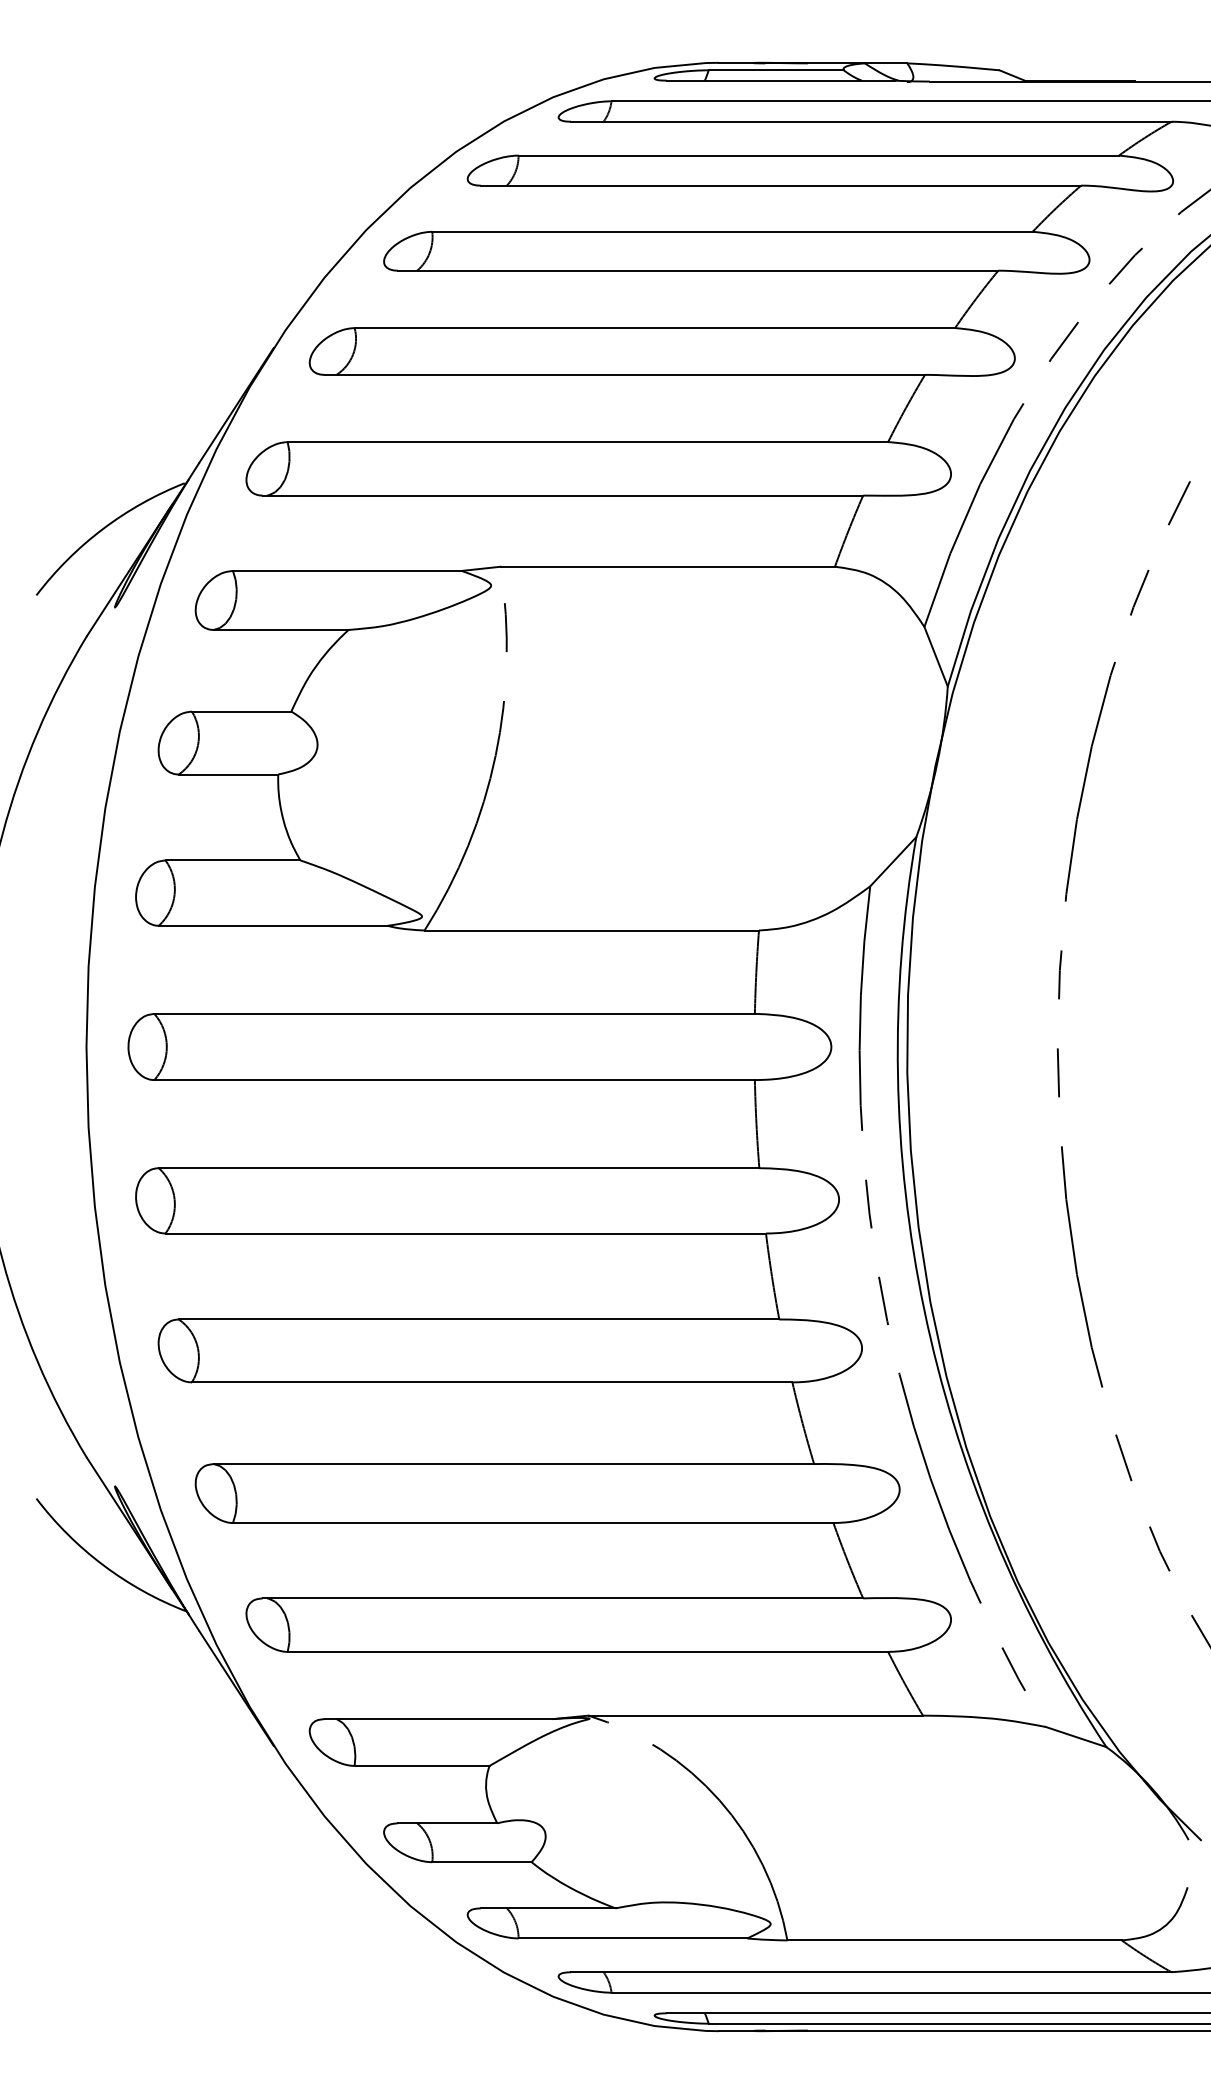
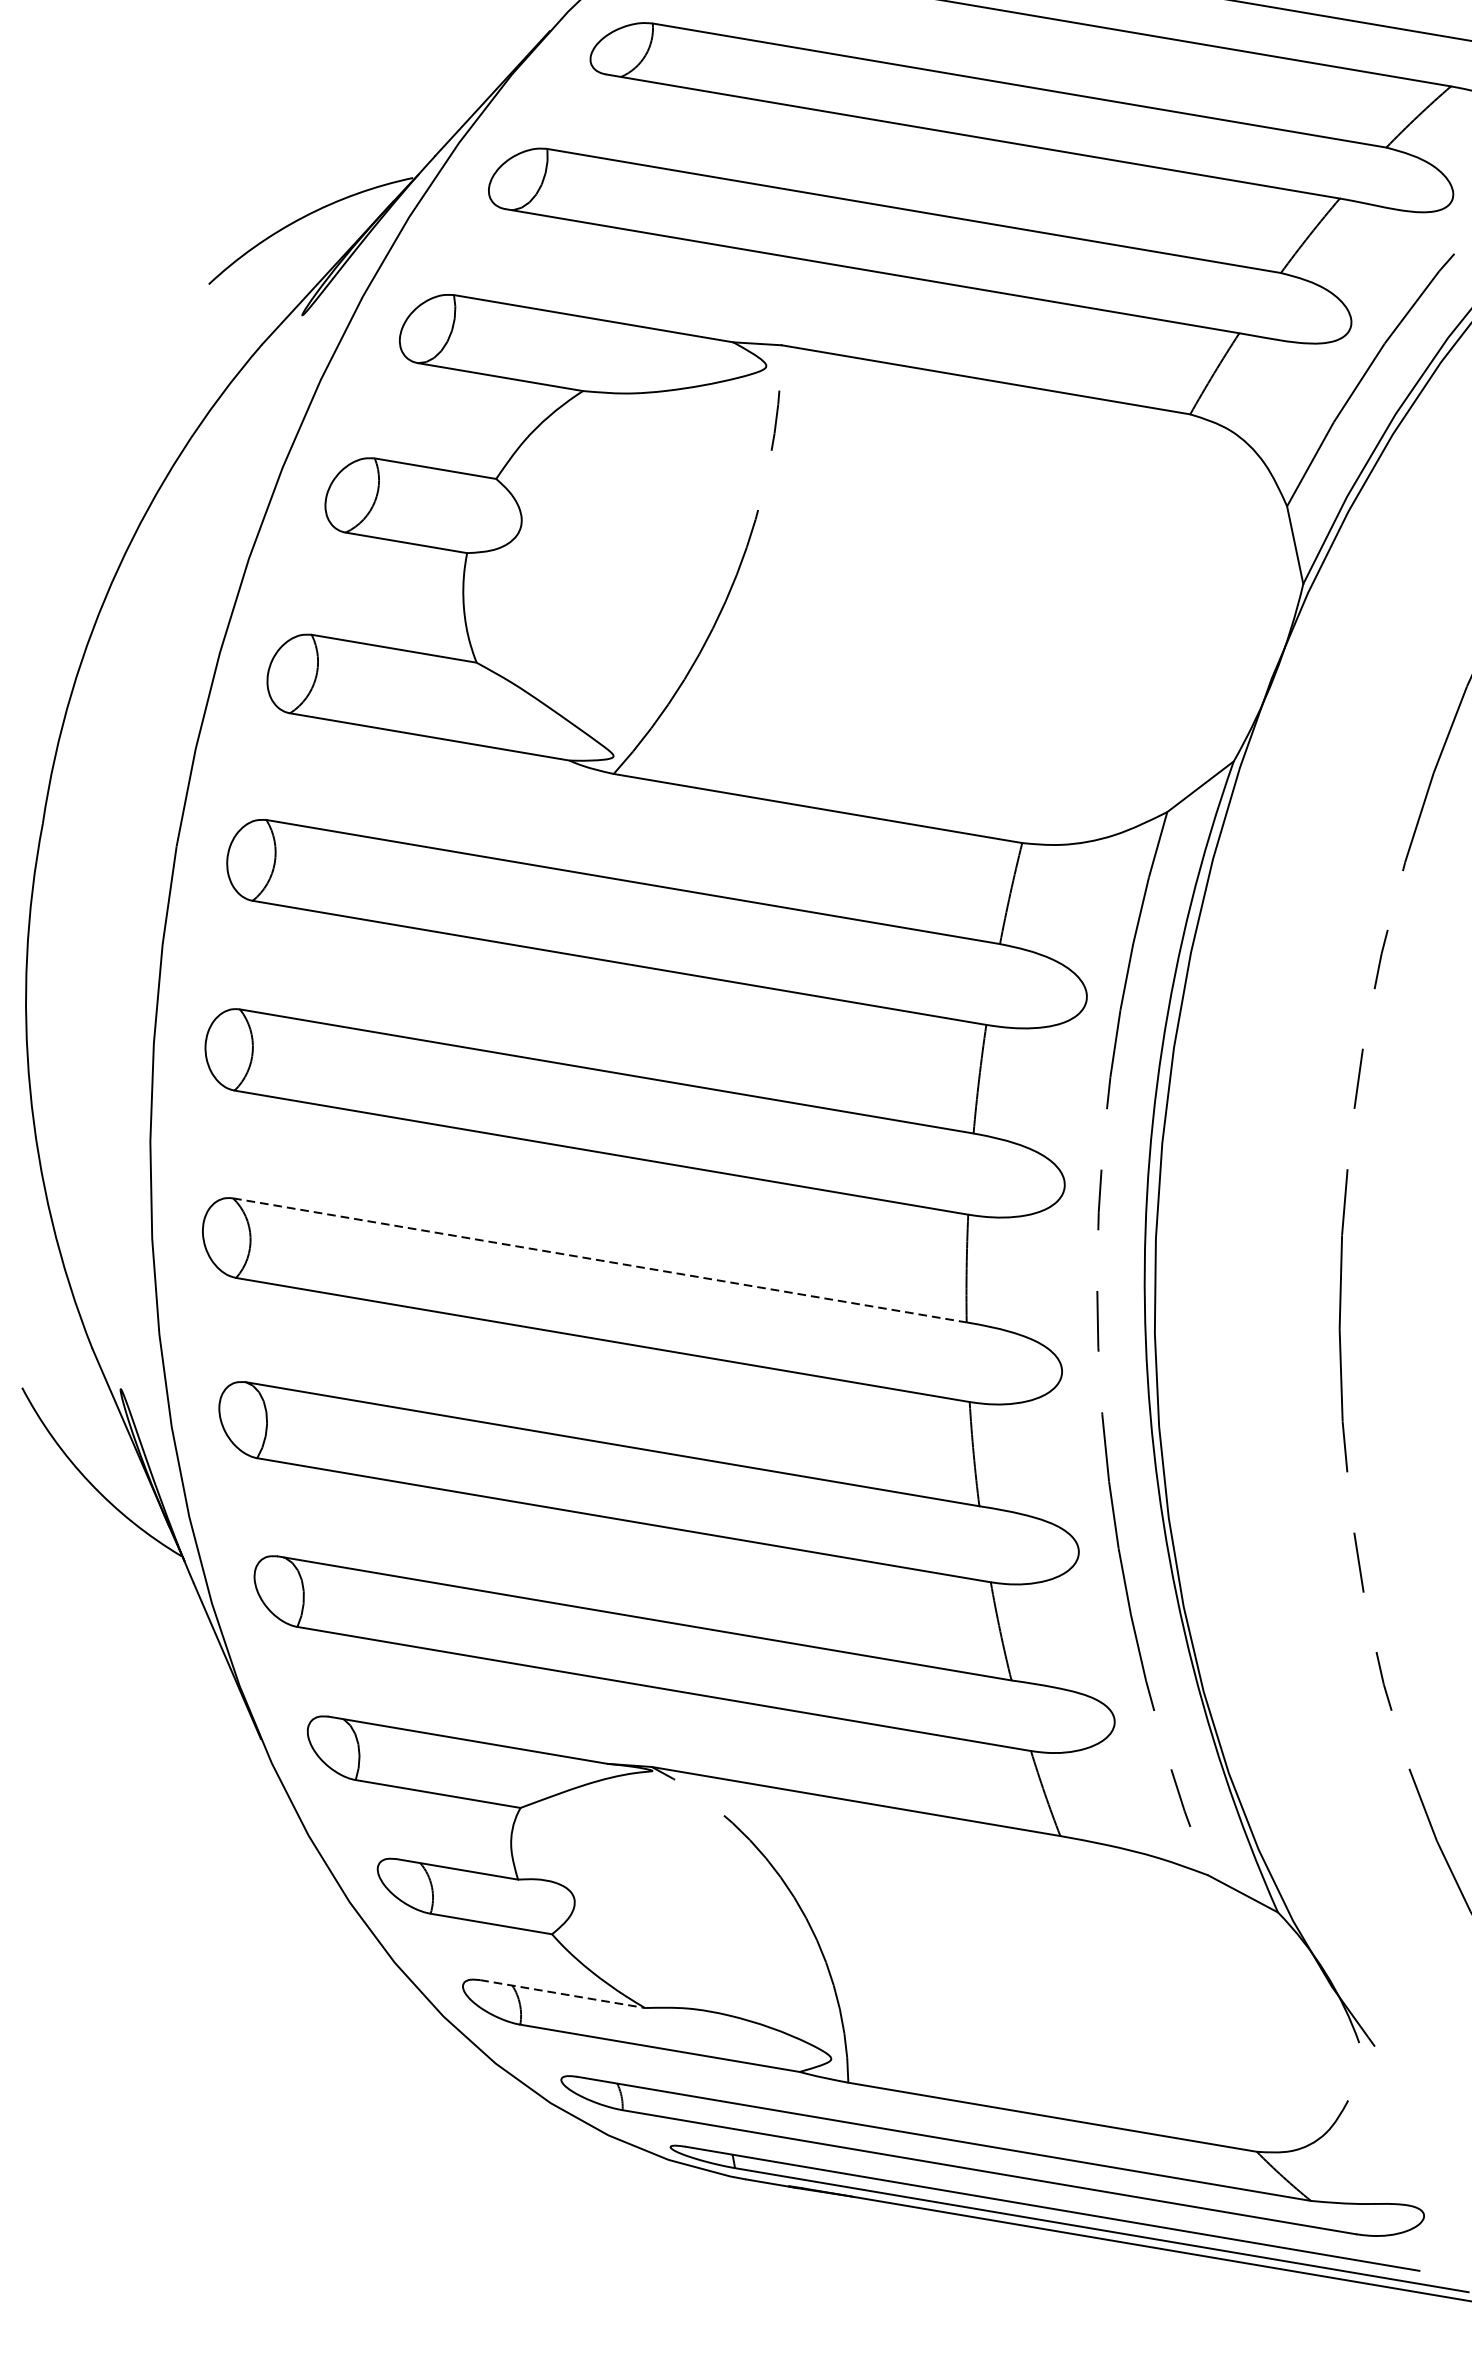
line: (479, 1319) -> (600, 1260), solid -> dashed
line: (548, 1908) -> (563, 1994), solid -> dashed

